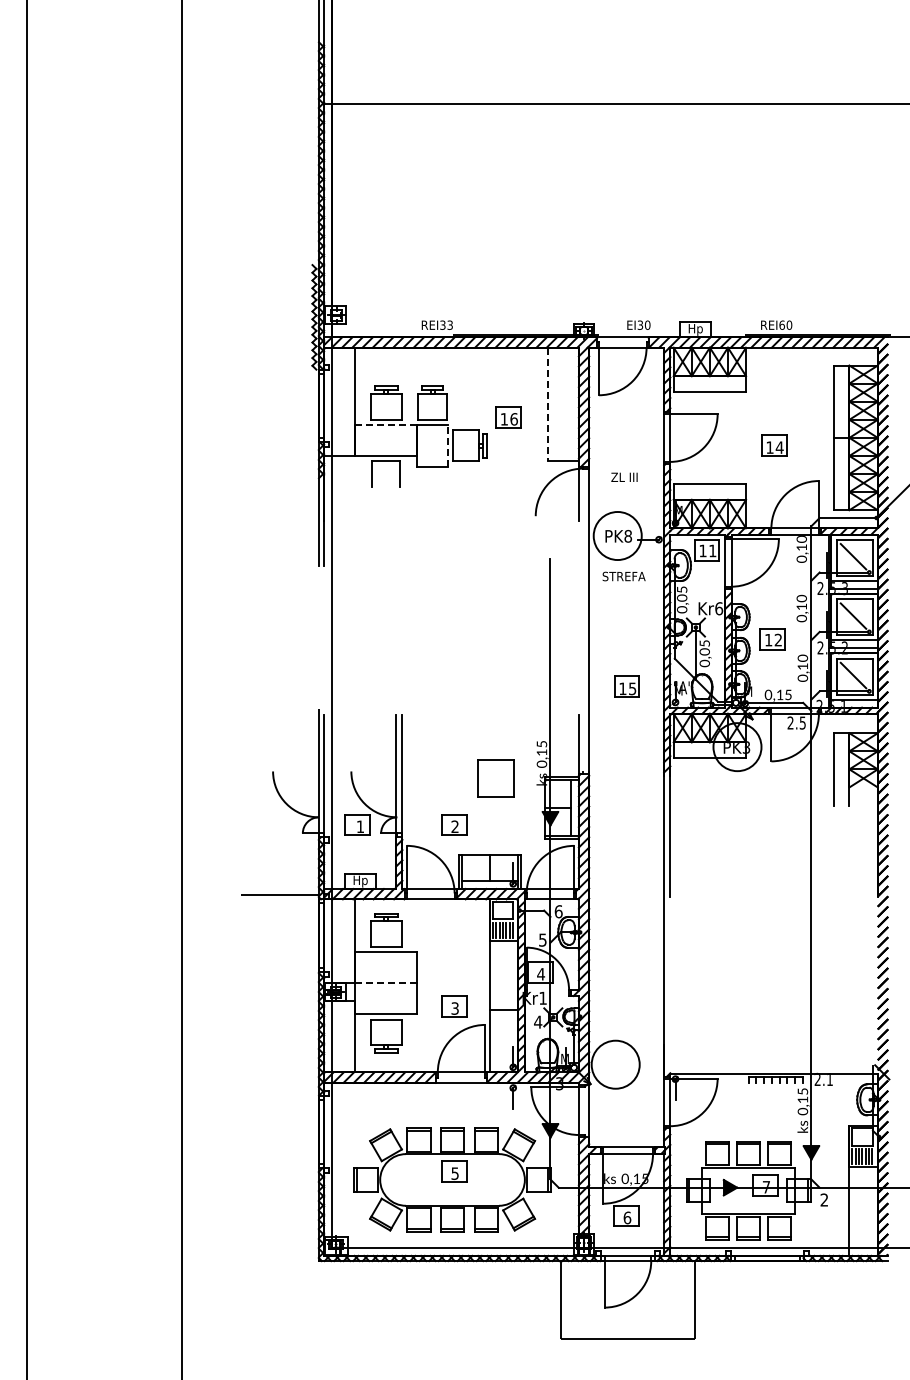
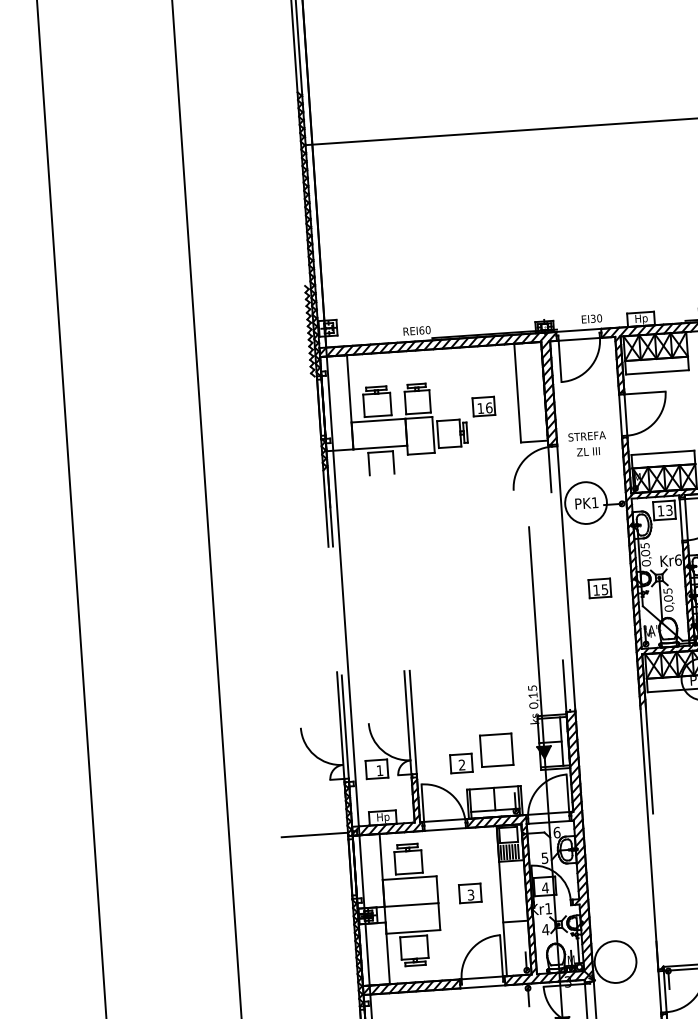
text: (446, 324) -> (424, 329), REI33 -> REI60
line: (547, 404) -> (517, 393), dashed -> solid
line: (385, 425) -> (377, 420), dashed -> solid
line: (448, 445) -> (433, 434), dashed -> solid
text: (628, 535) -> (595, 502), PK8 -> PK1
text: (712, 550) -> (669, 510), 11 -> 13
text: (623, 576) -> (586, 436), moved
part: (626, 686) -> (599, 588), moved
part: (495, 778) -> (496, 750), moved
line: (385, 983) -> (410, 905), dashed -> solid
part: (454, 1006) -> (470, 893), moved

